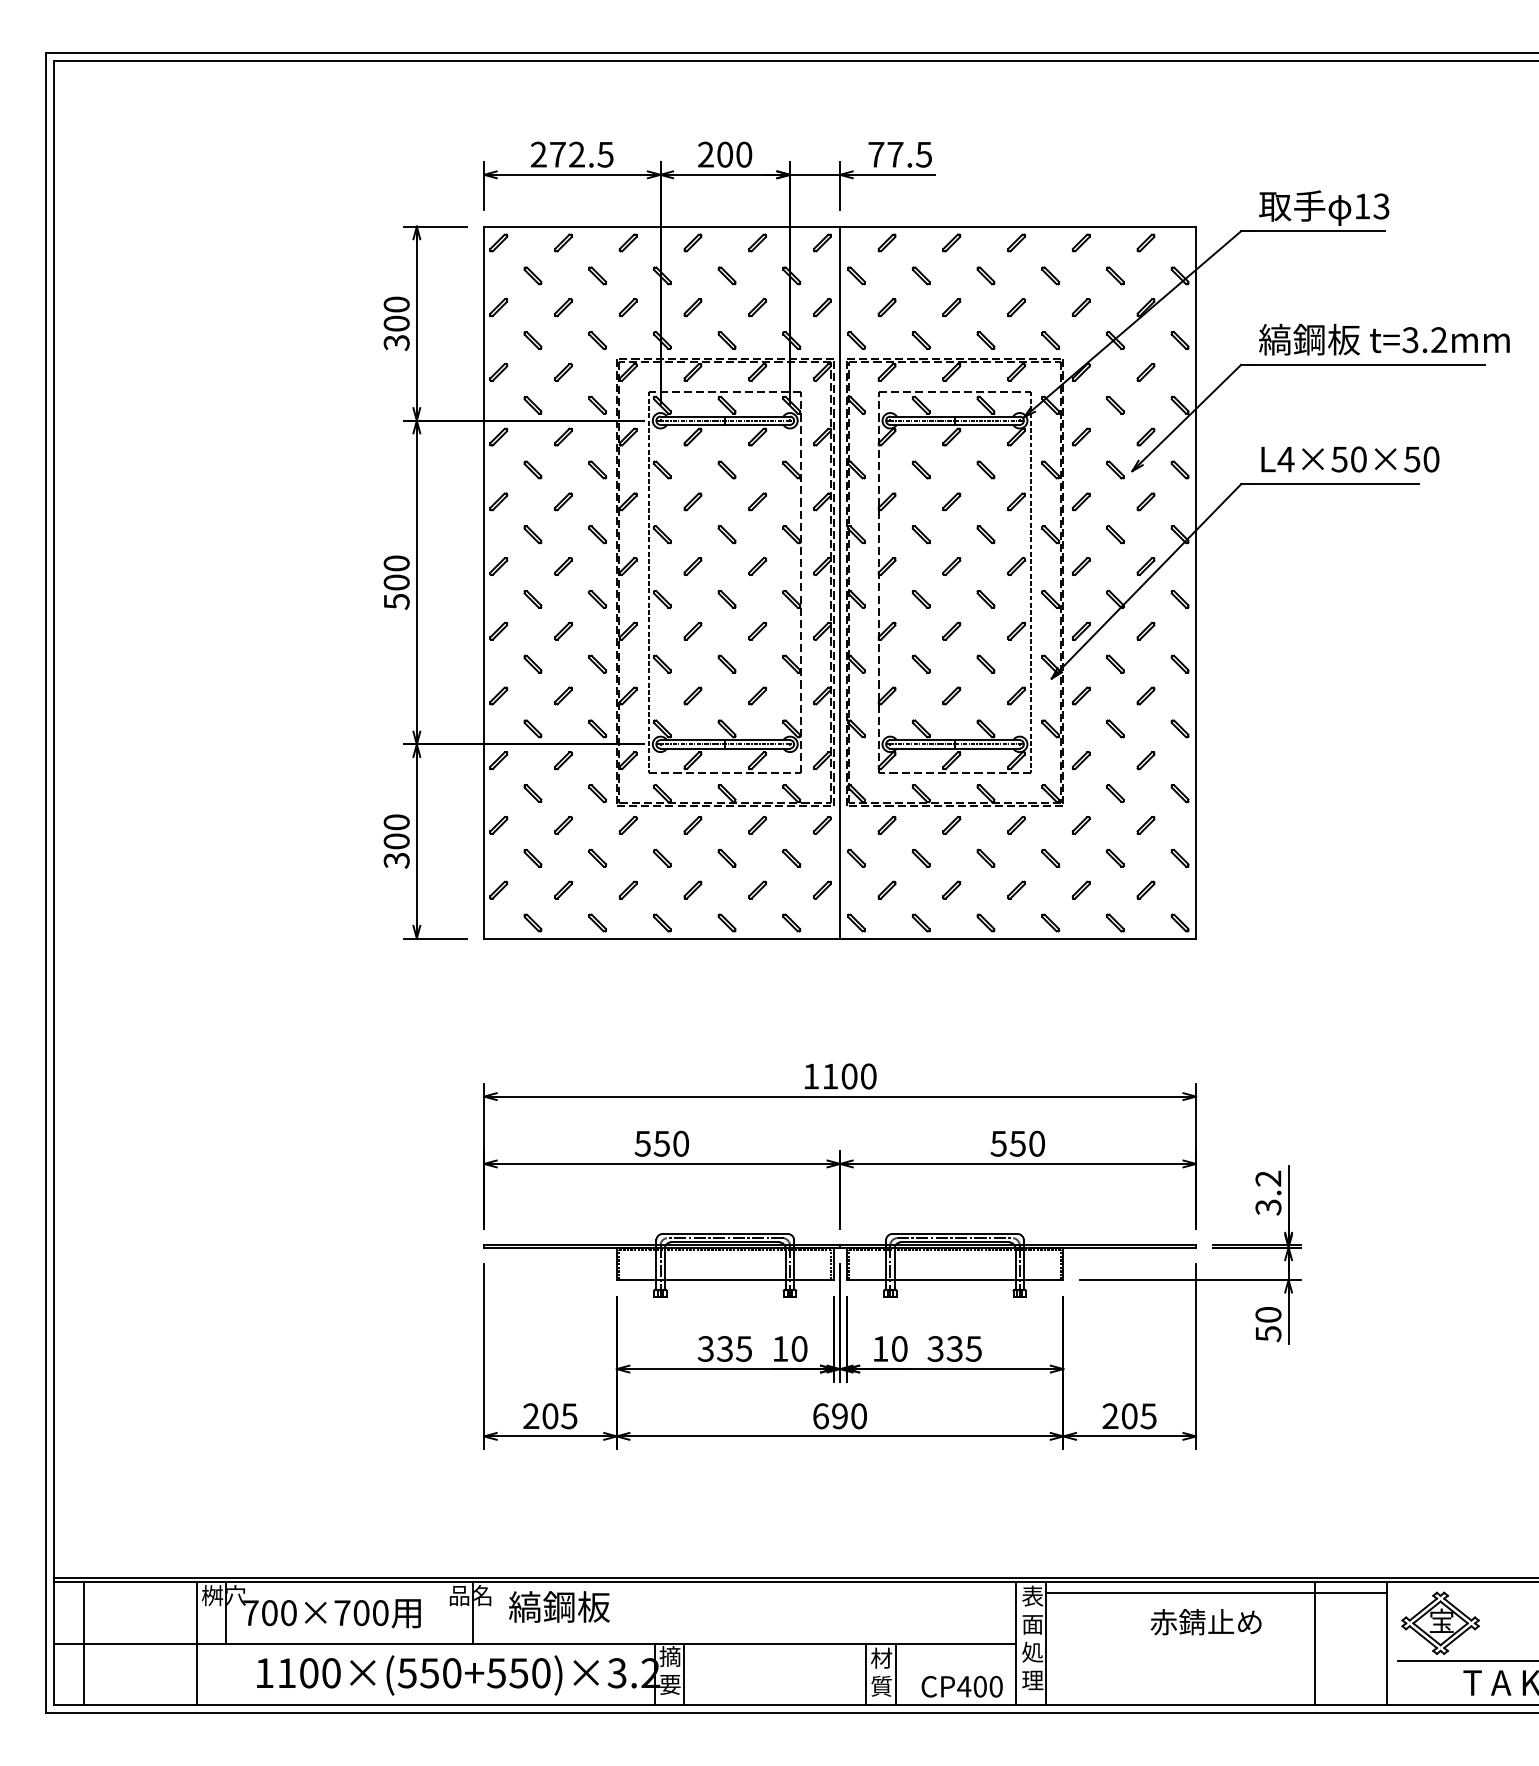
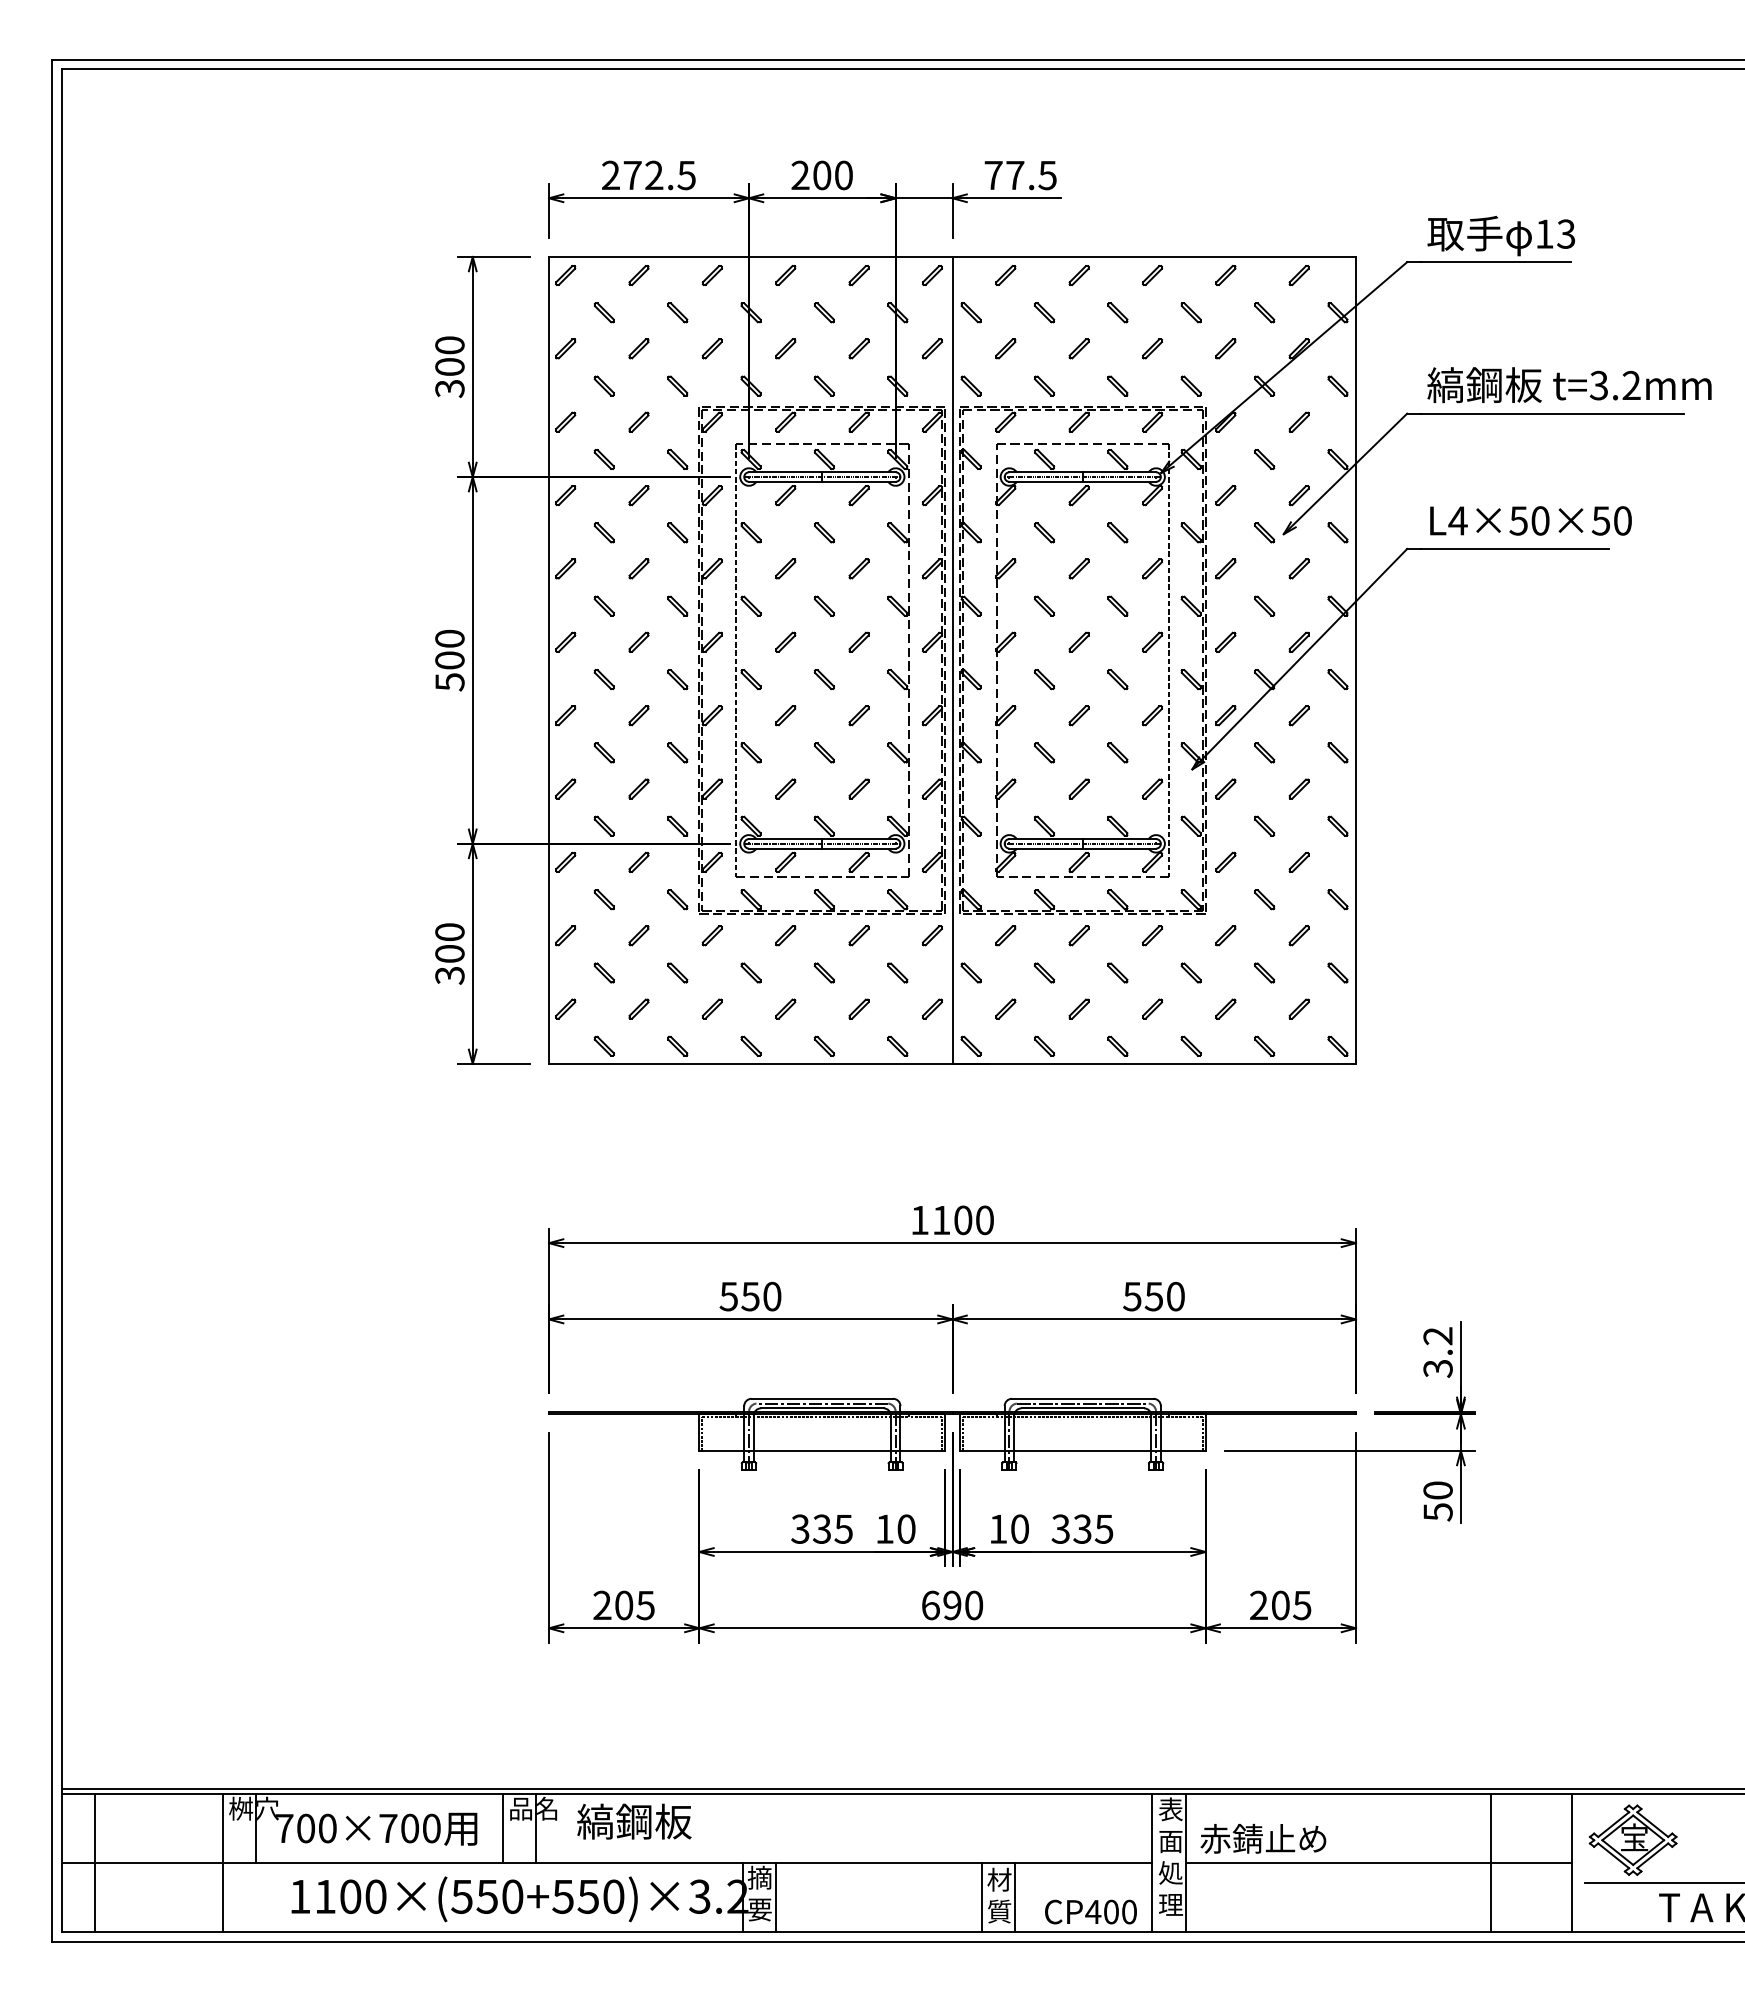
line: (1215, 1593) -> (1378, 1863), moved
line: (443, 1613) -> (502, 1828), added
text: (1206, 1621) -> (1263, 1838), moved

